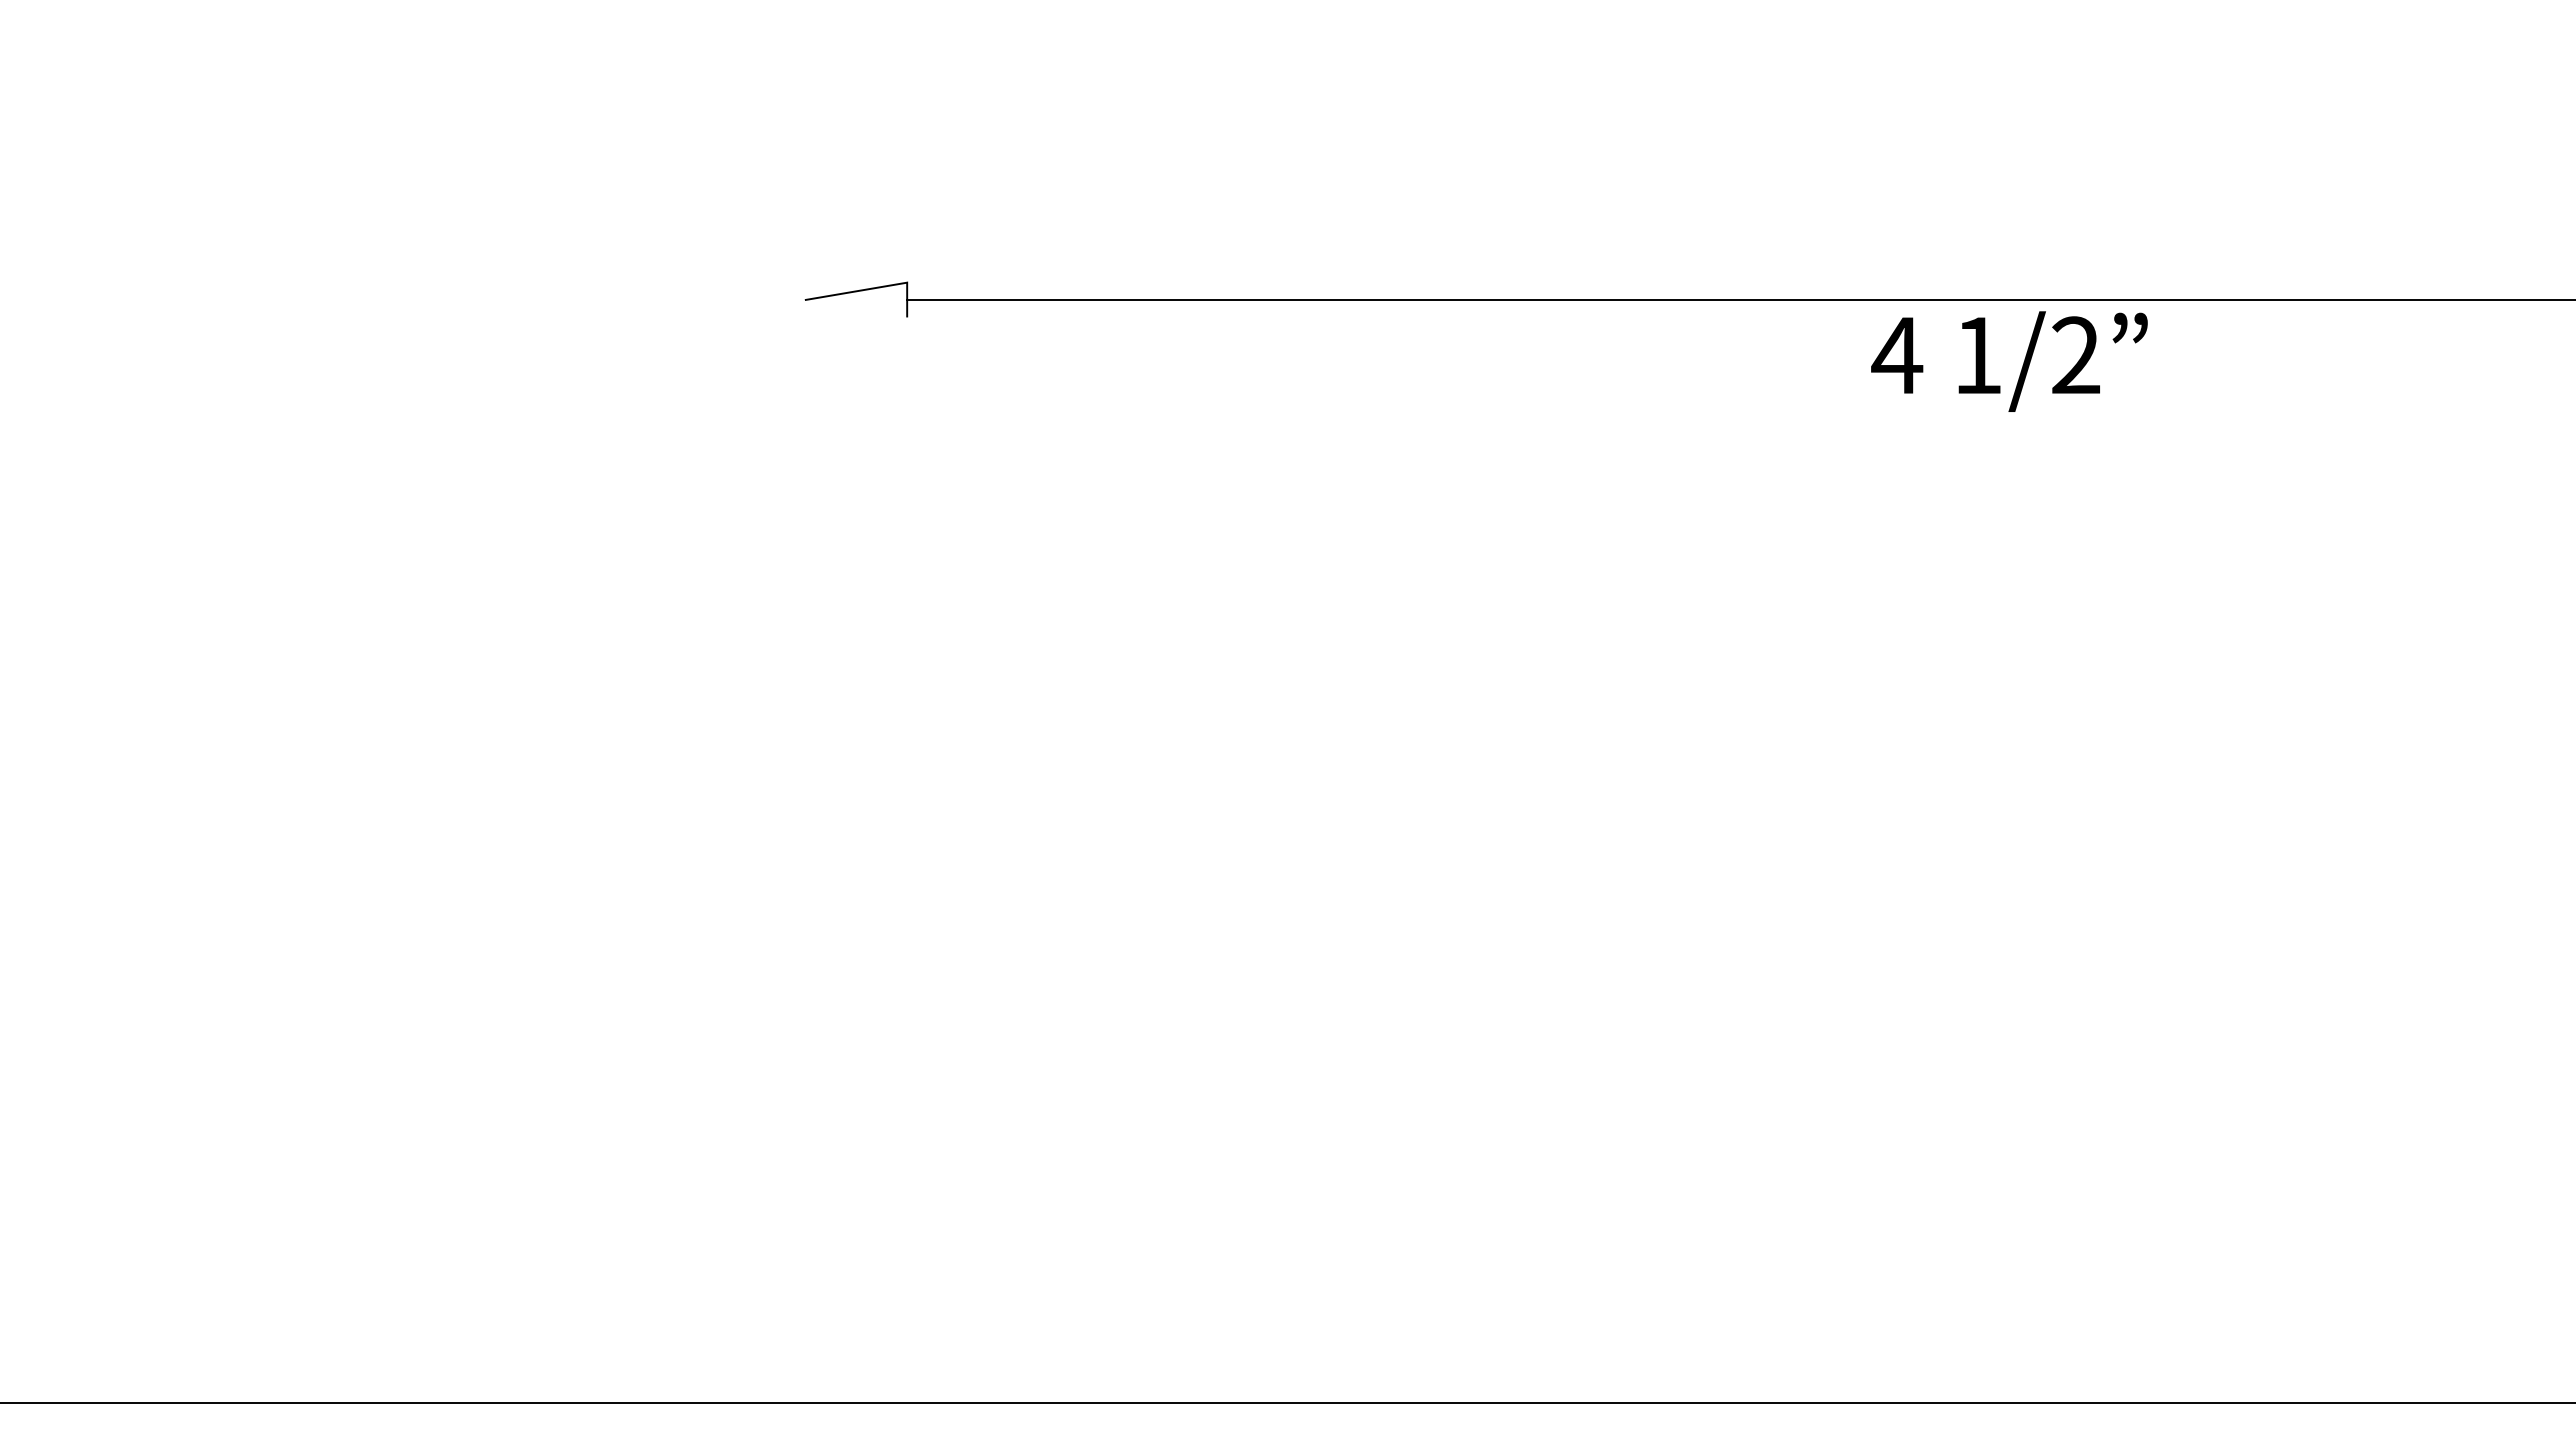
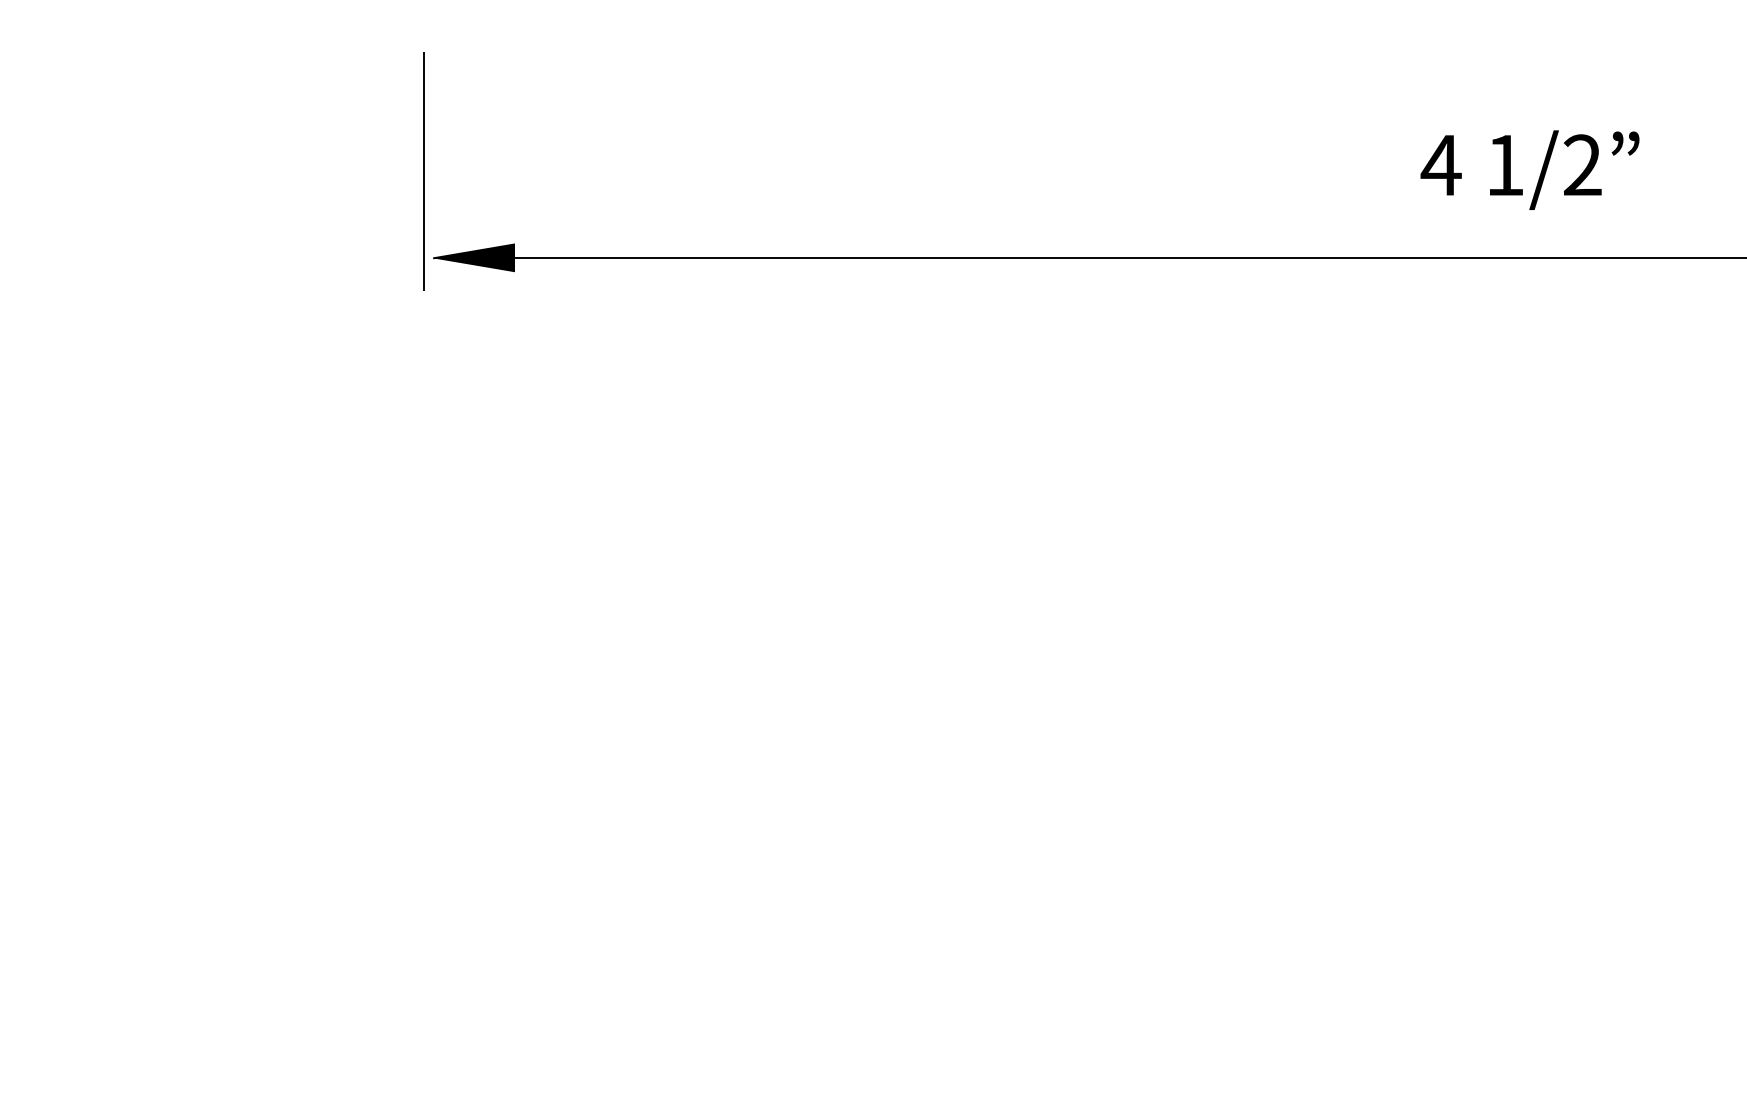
line: (792, 189) -> (423, 170), added
fill: (855, 299) -> (473, 257), added
text: (2009, 361) -> (1530, 170), moved

